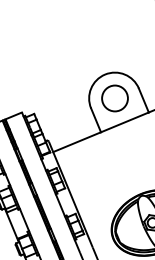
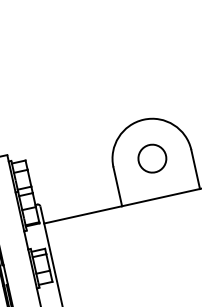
circle: (114, 98) -> (151, 158), size x0.7

